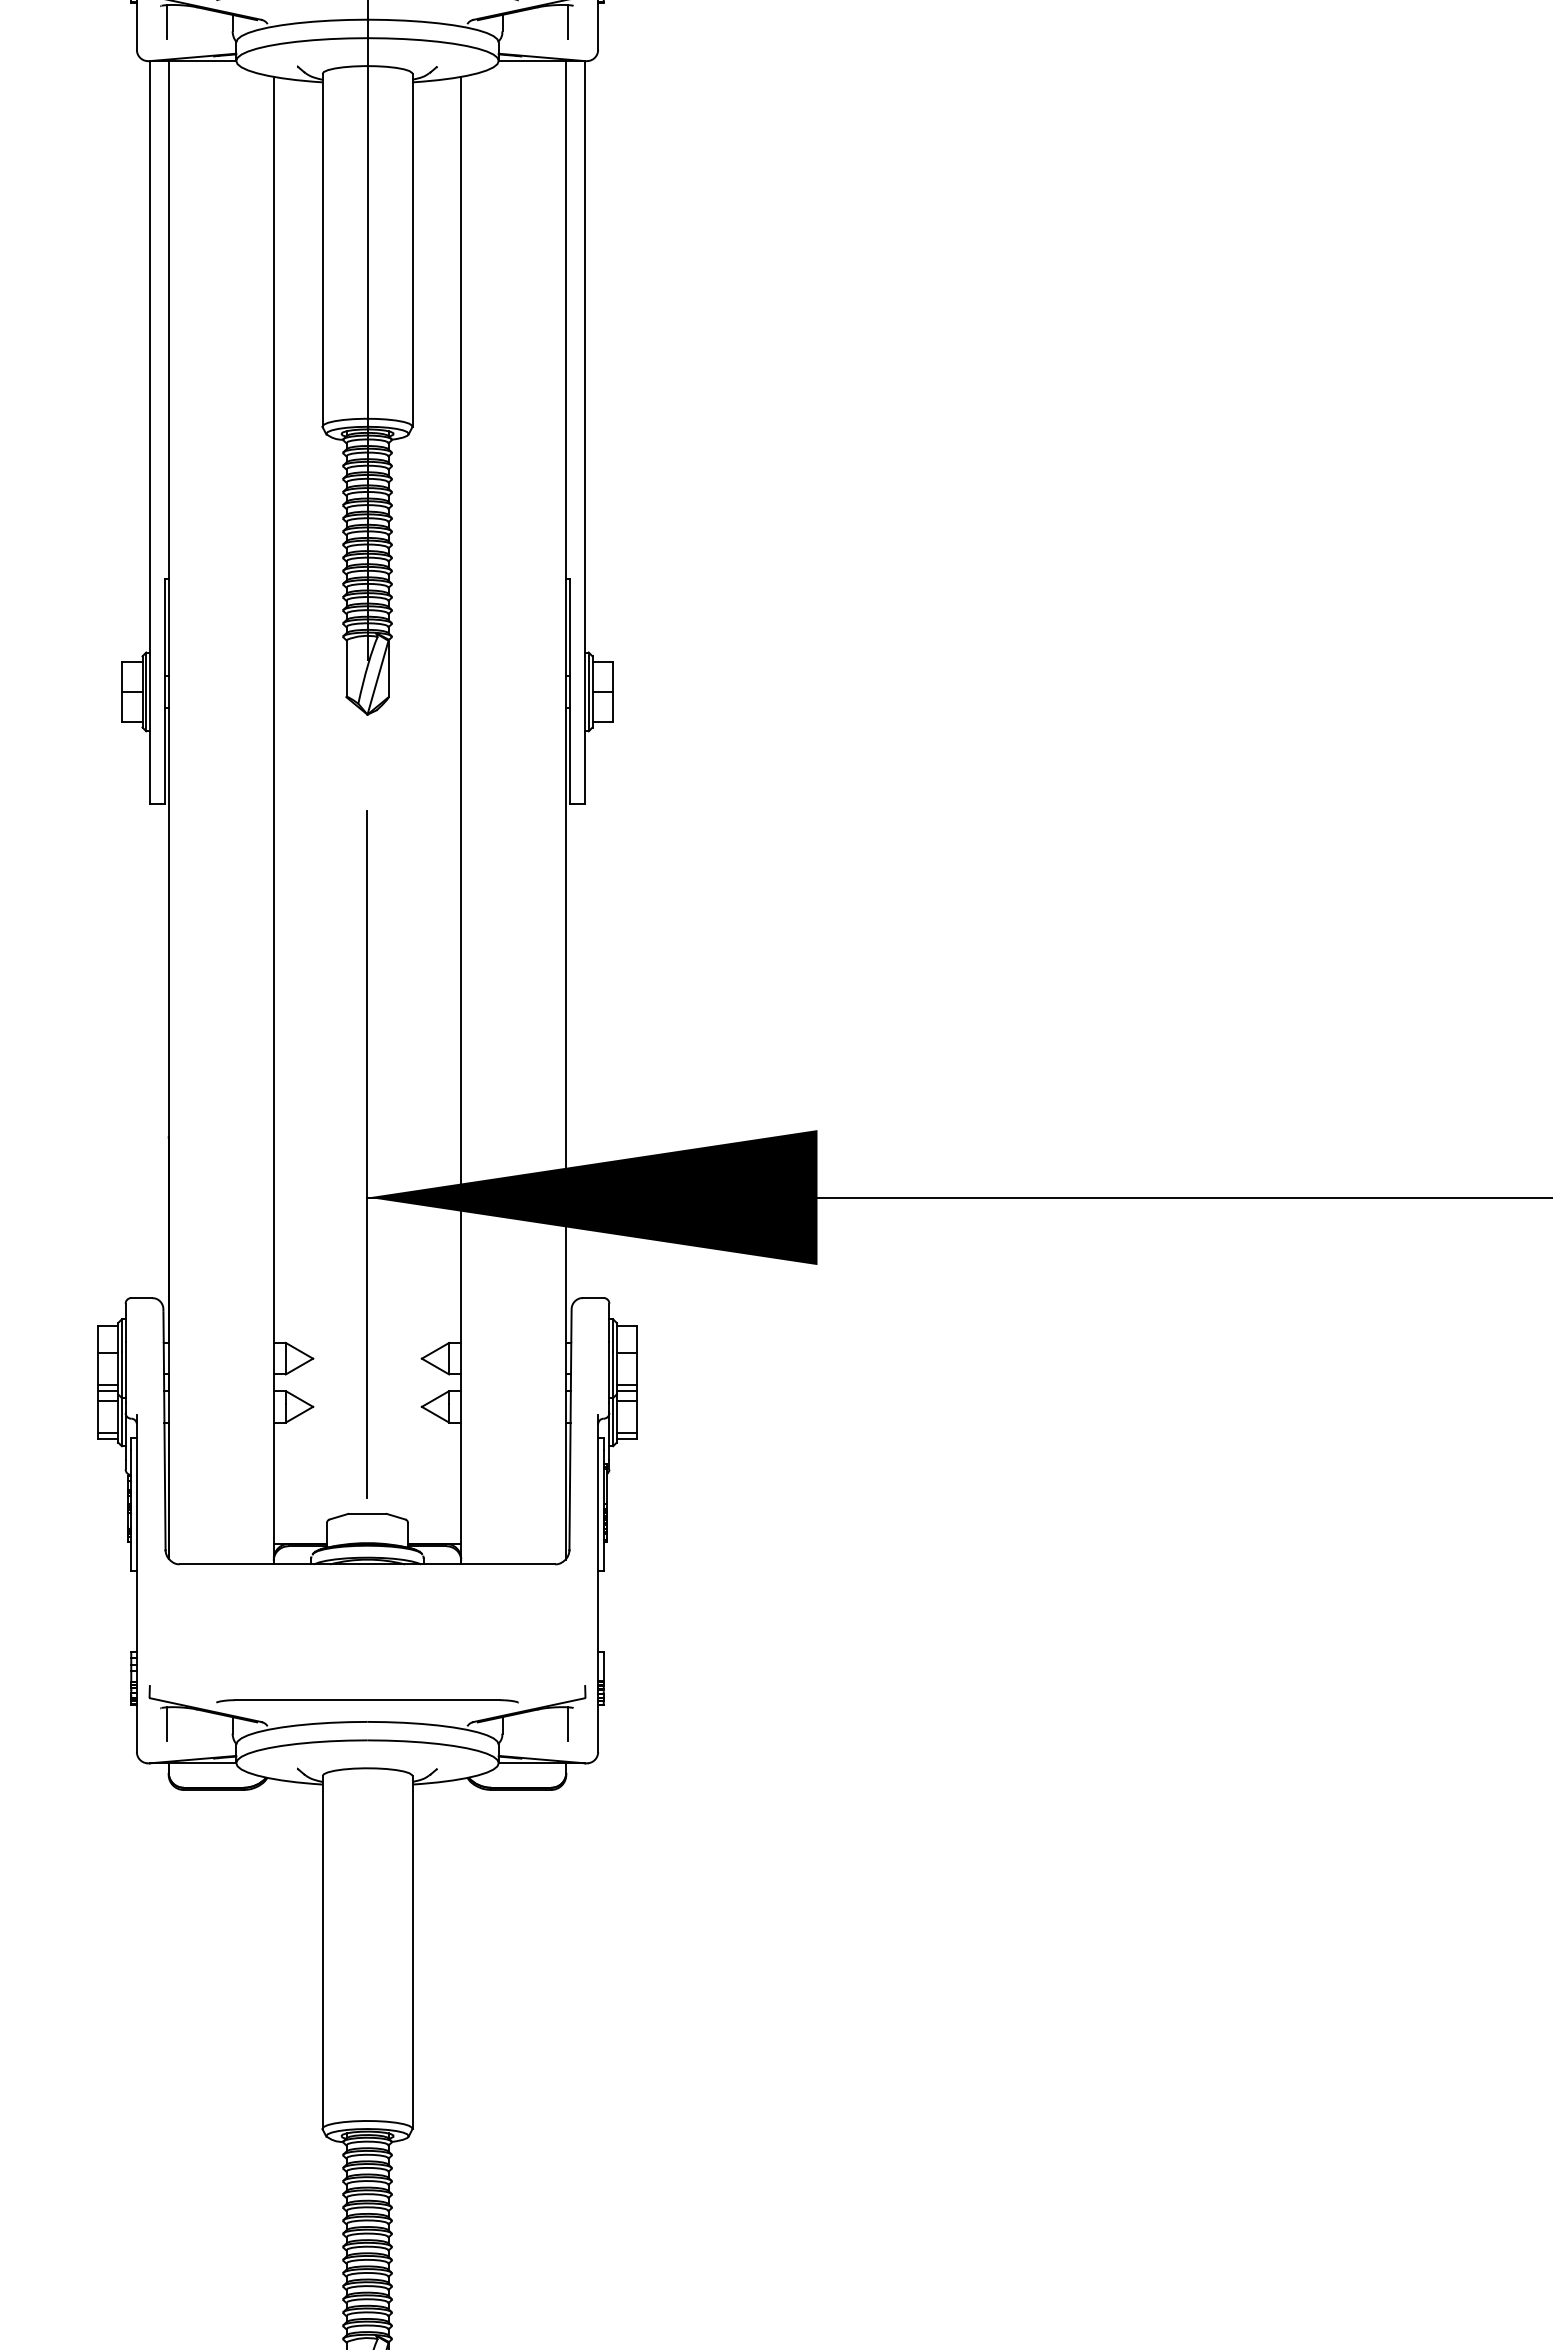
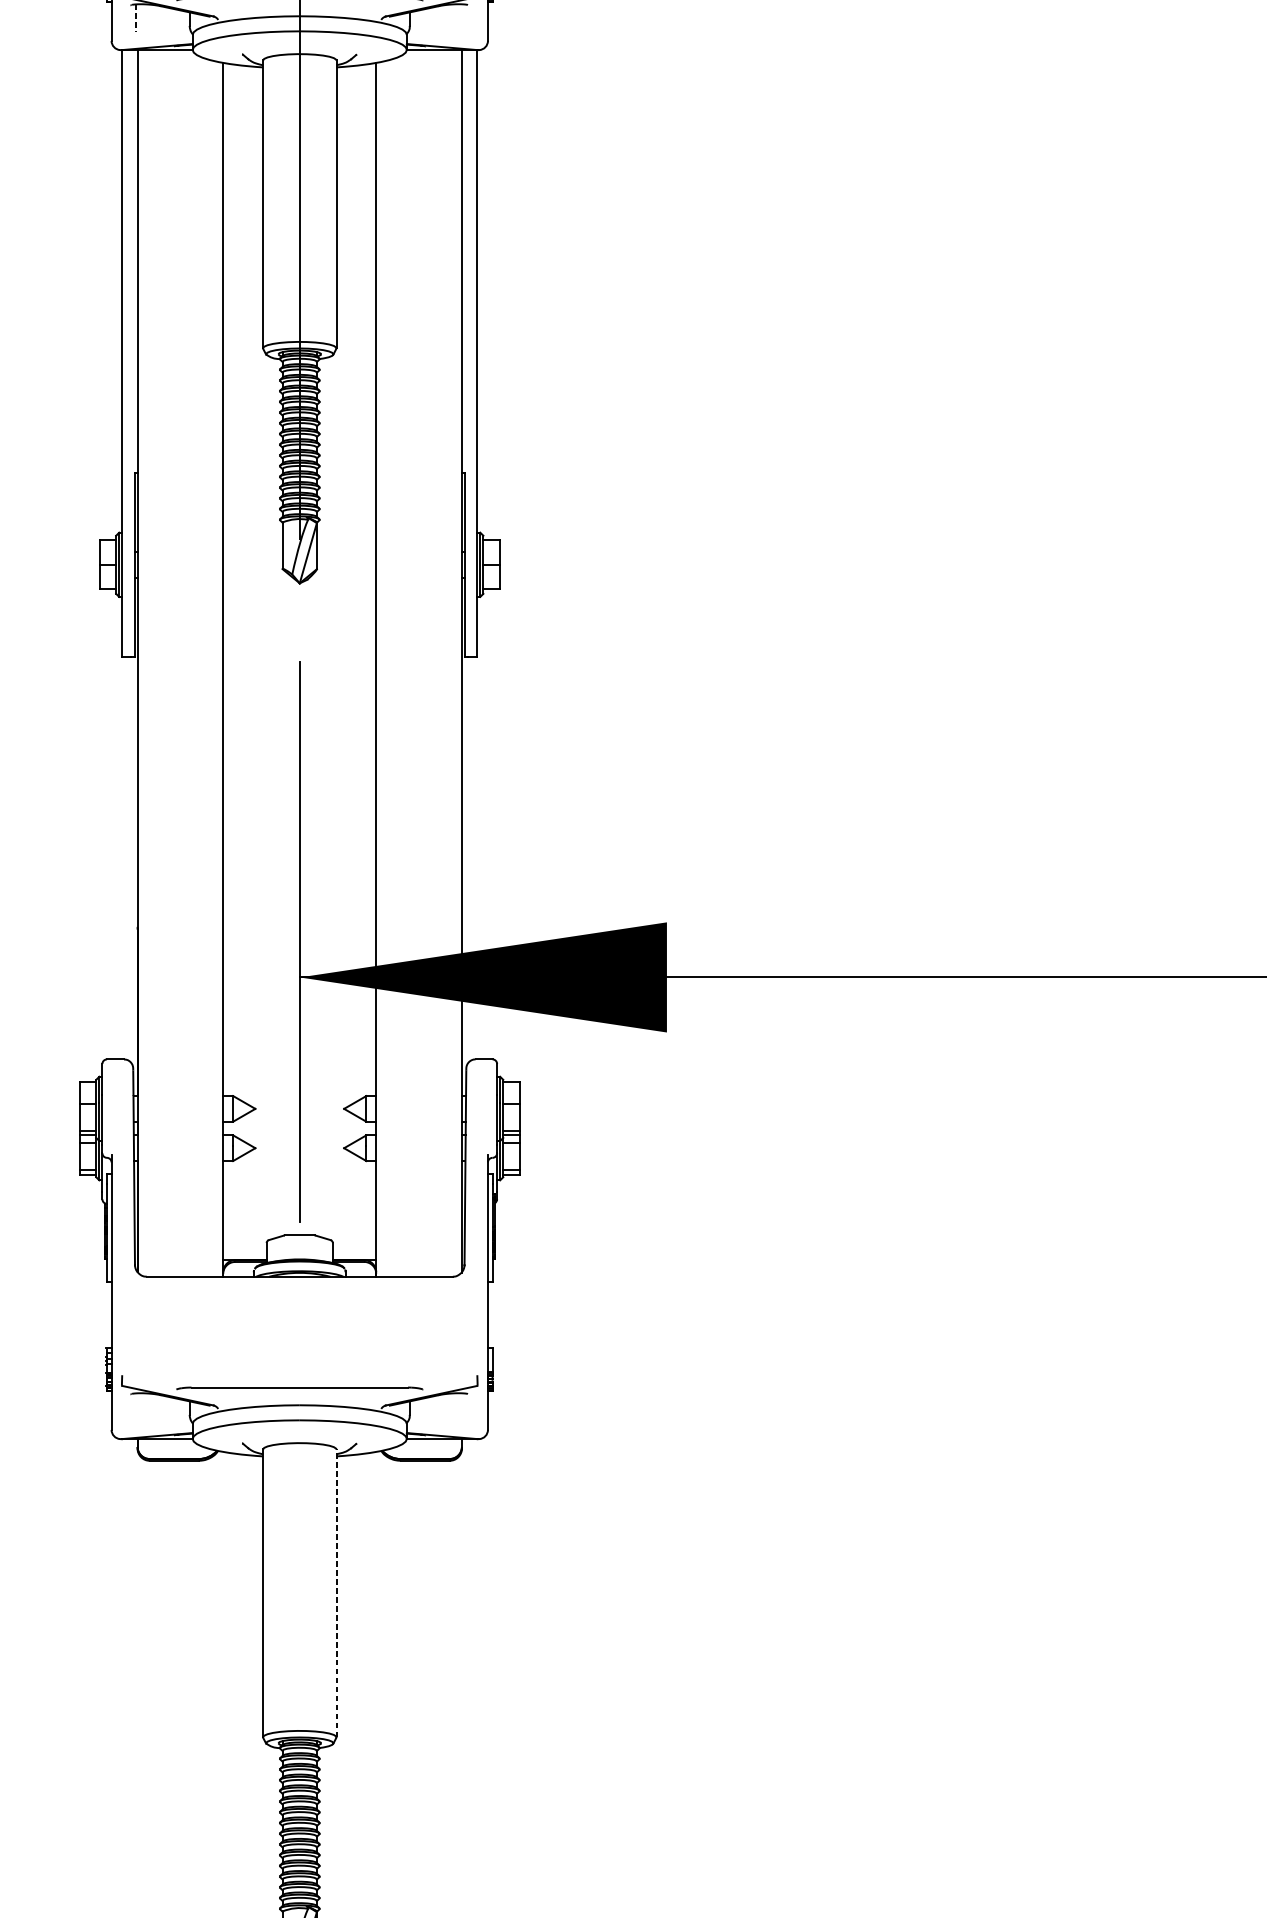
line: (166, 21) -> (135, 17), solid -> dashed
line: (568, 21) -> (463, 17), removed
line: (166, 1723) -> (135, 1406), removed
line: (568, 1723) -> (463, 1406), removed
line: (412, 1951) -> (336, 1592), solid -> dashed

